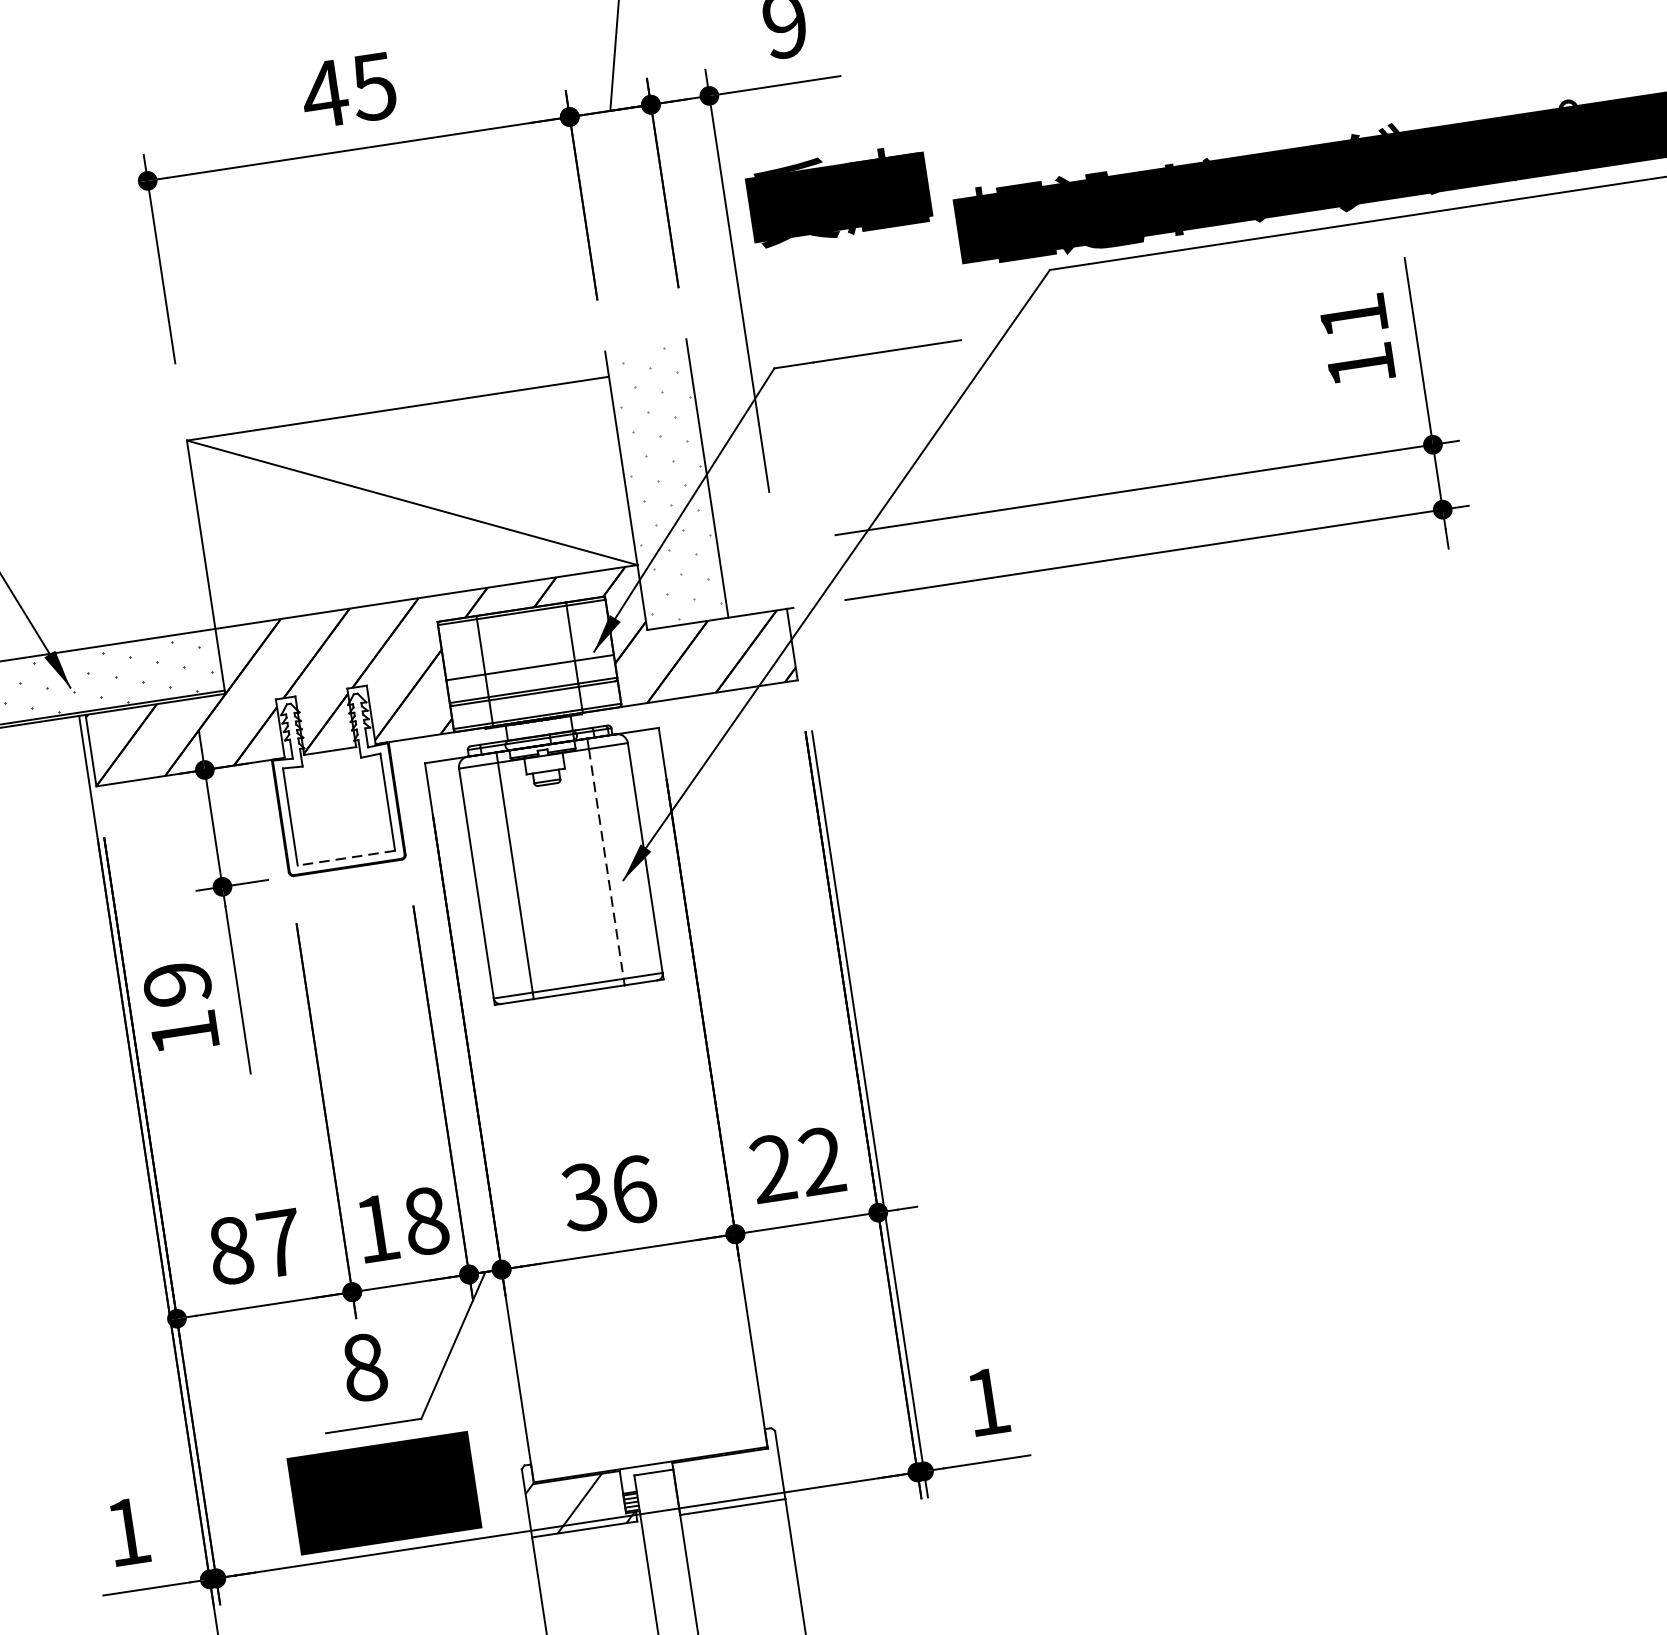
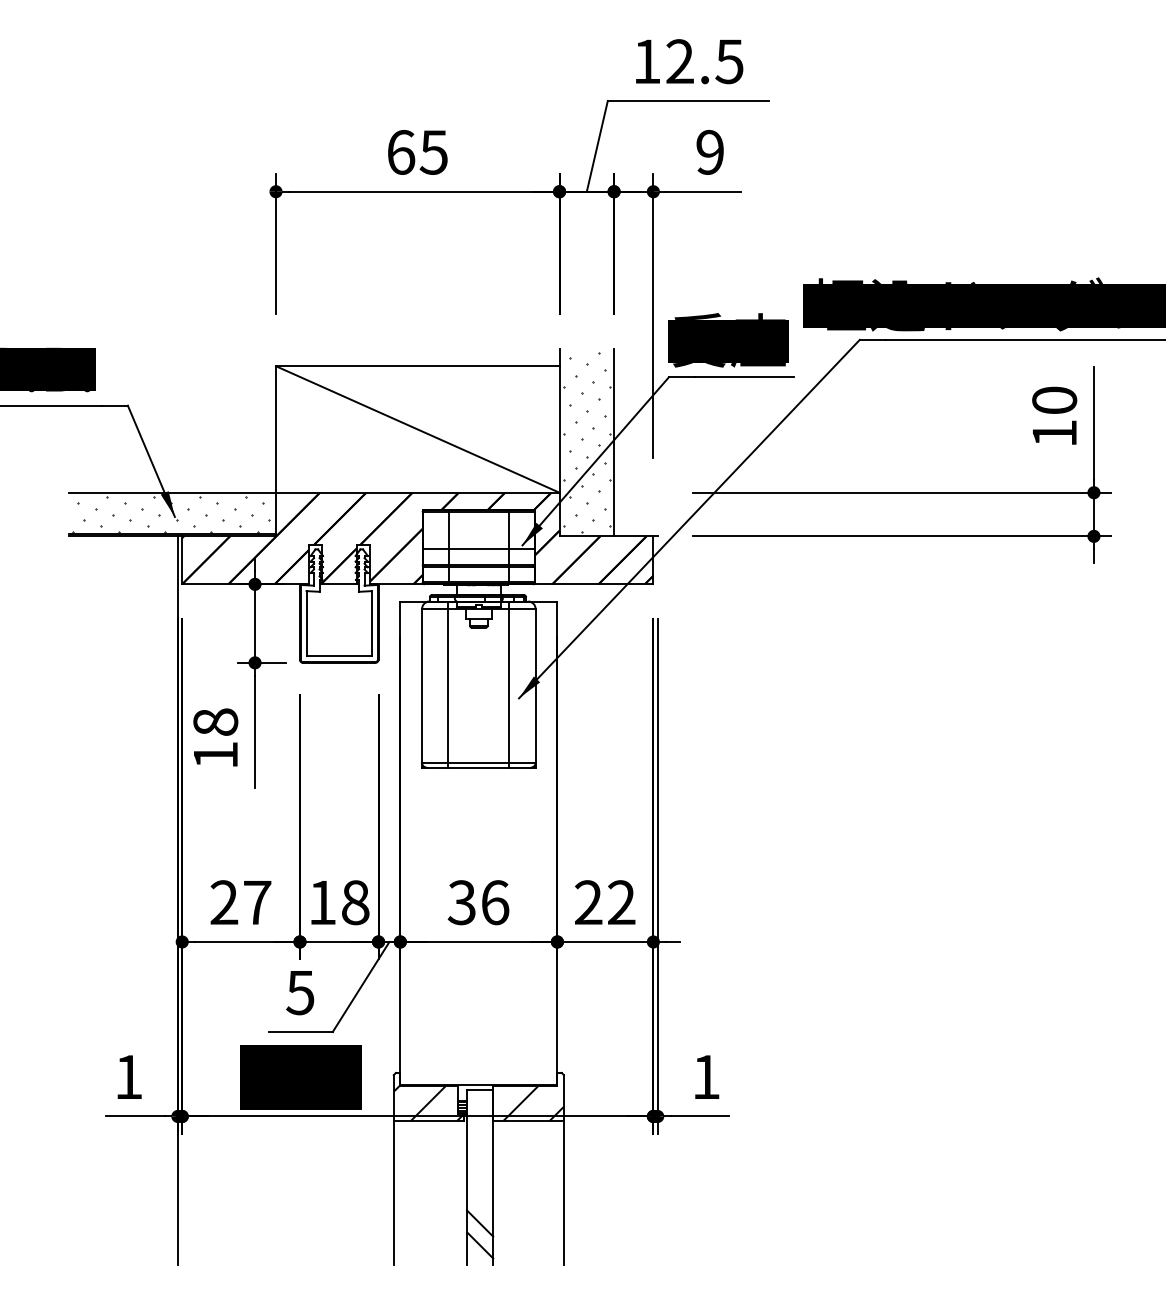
text: (323, 92) -> (400, 151), 45 -> 65
text: (838, 196) -> (728, 340), moved
text: (1353, 314) -> (1054, 399), 11 -> 10
hatch: (667, 482) -> (587, 441), added
line: (346, 858) -> (339, 656), dashed -> solid
line: (606, 864) -> (509, 686), dashed -> solid
text: (176, 983) -> (215, 721), 19 -> 18
text: (230, 1250) -> (224, 902), 87 -> 27
text: (364, 1367) -> (300, 992), 8 -> 5
hatch: (736, 1480) -> (533, 1103), added

